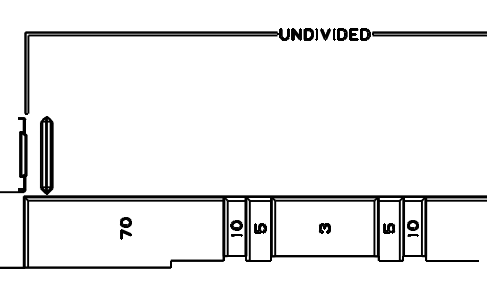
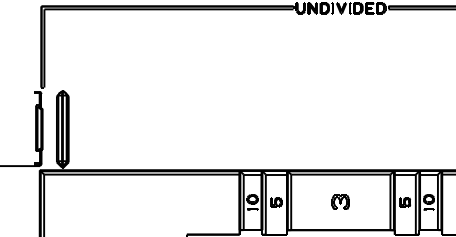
part: (125, 228) -> (141, 202), removed
part: (324, 228) -> (340, 202), size x1.6

